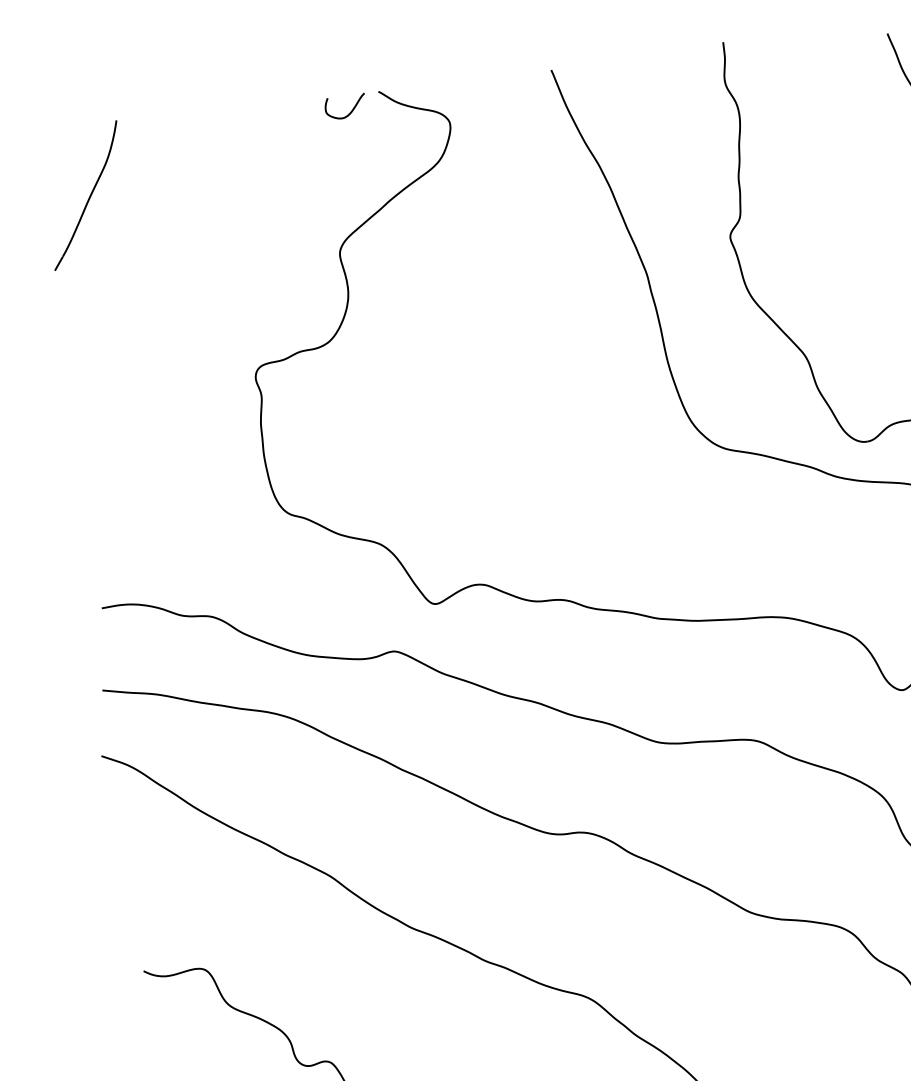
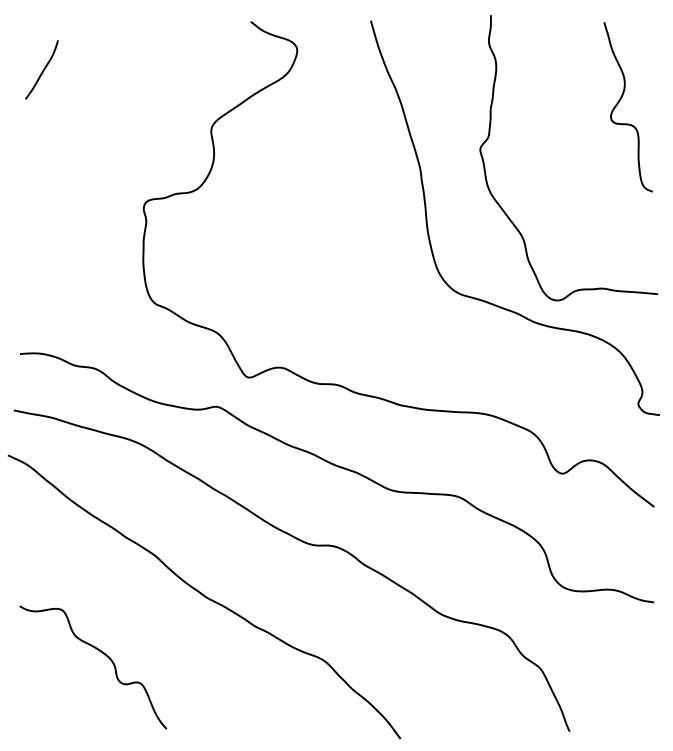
curve: (351, 110) -> (230, 32), removed
part: (85, 195) -> (41, 69), size x0.6

